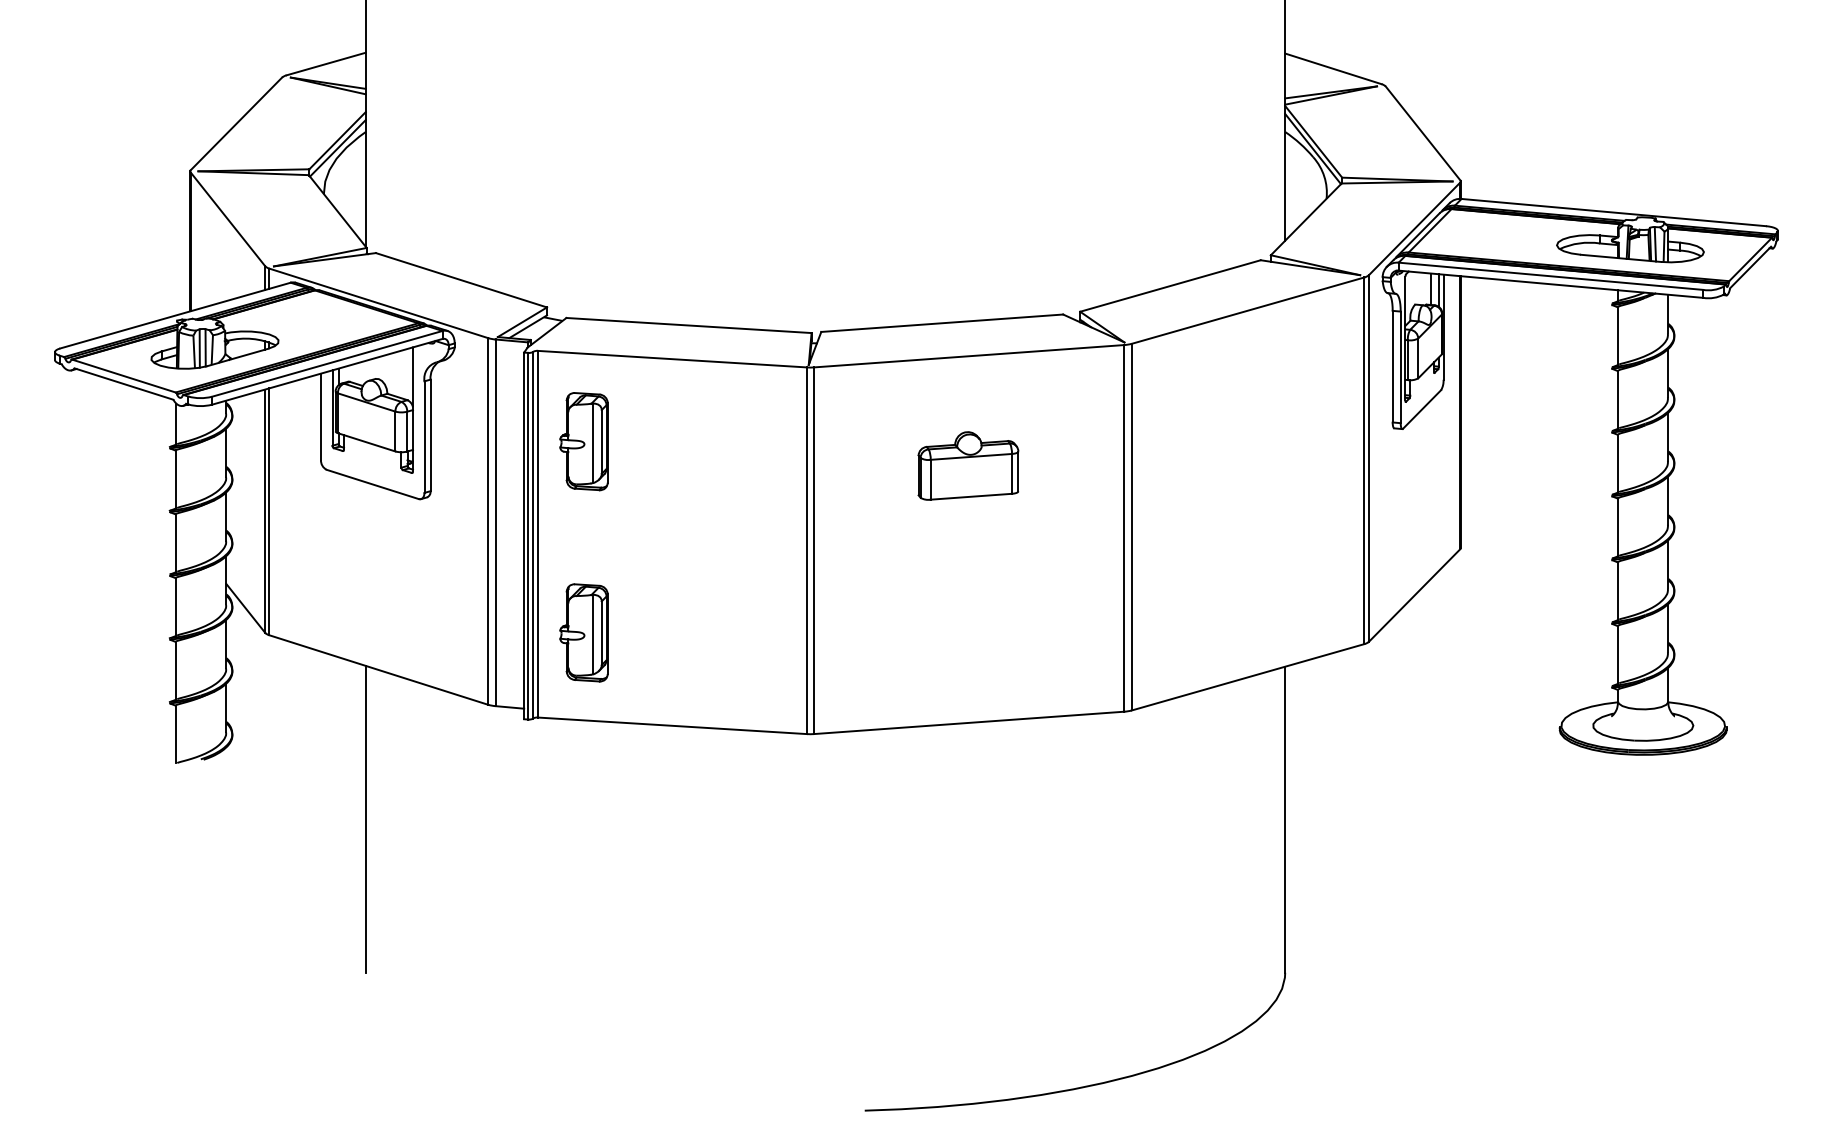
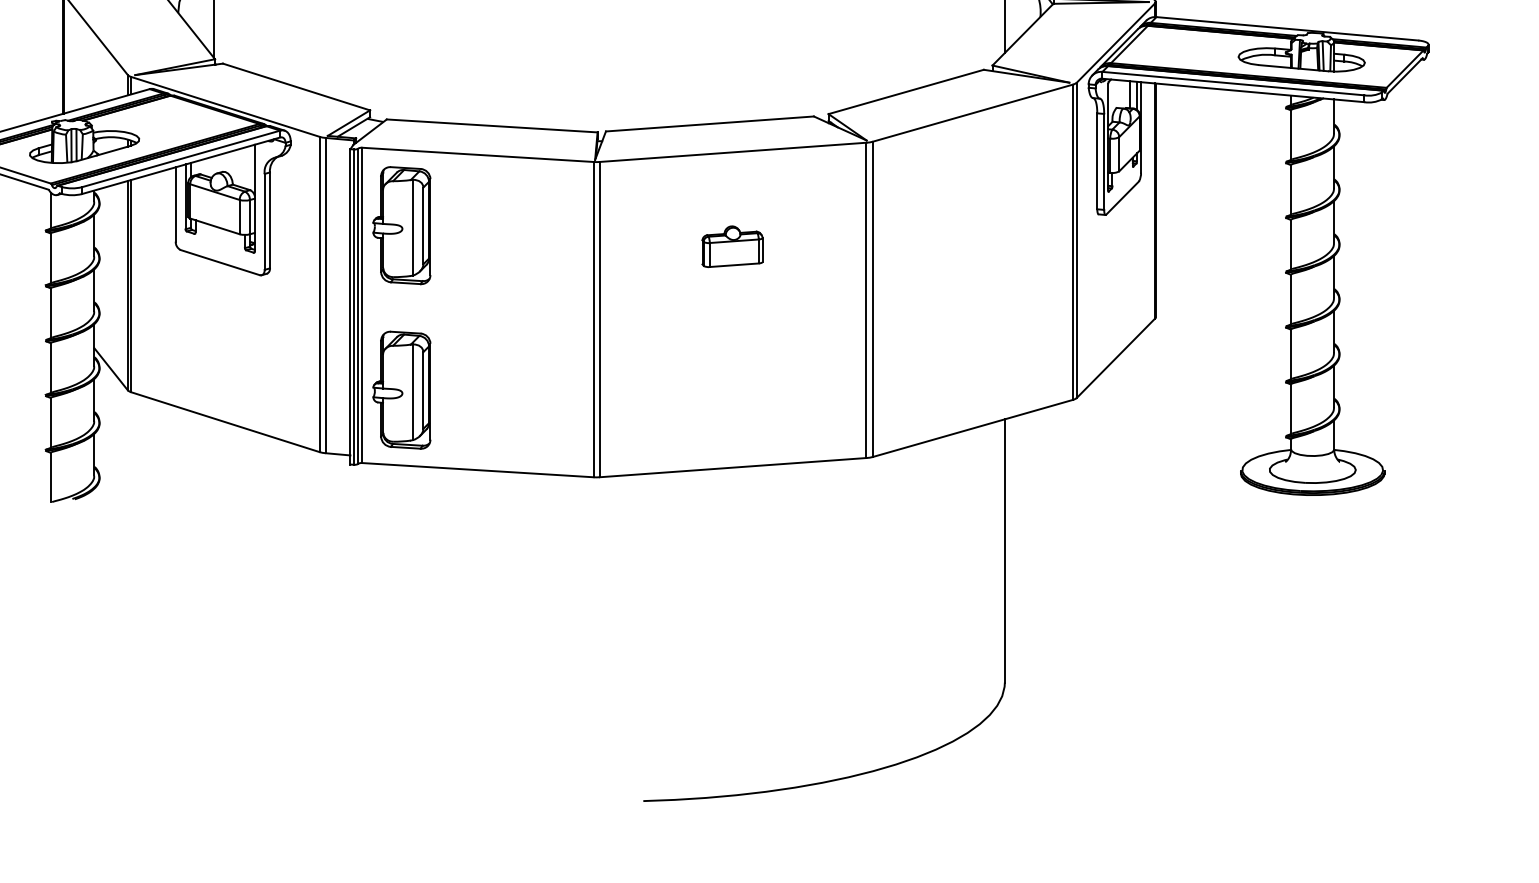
part: (583, 441) -> (401, 225), size x1.4
part: (968, 465) -> (732, 246), size x0.7
part: (583, 632) -> (401, 389), size x1.4
line: (365, 818) -> (214, 549), removed

